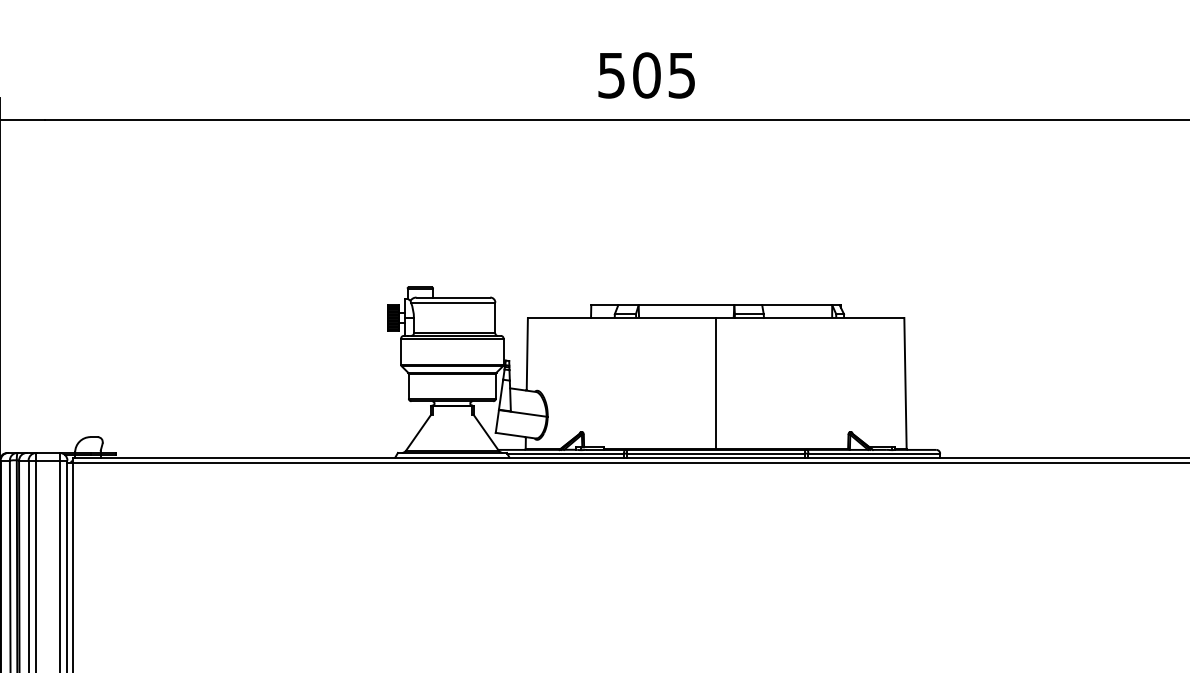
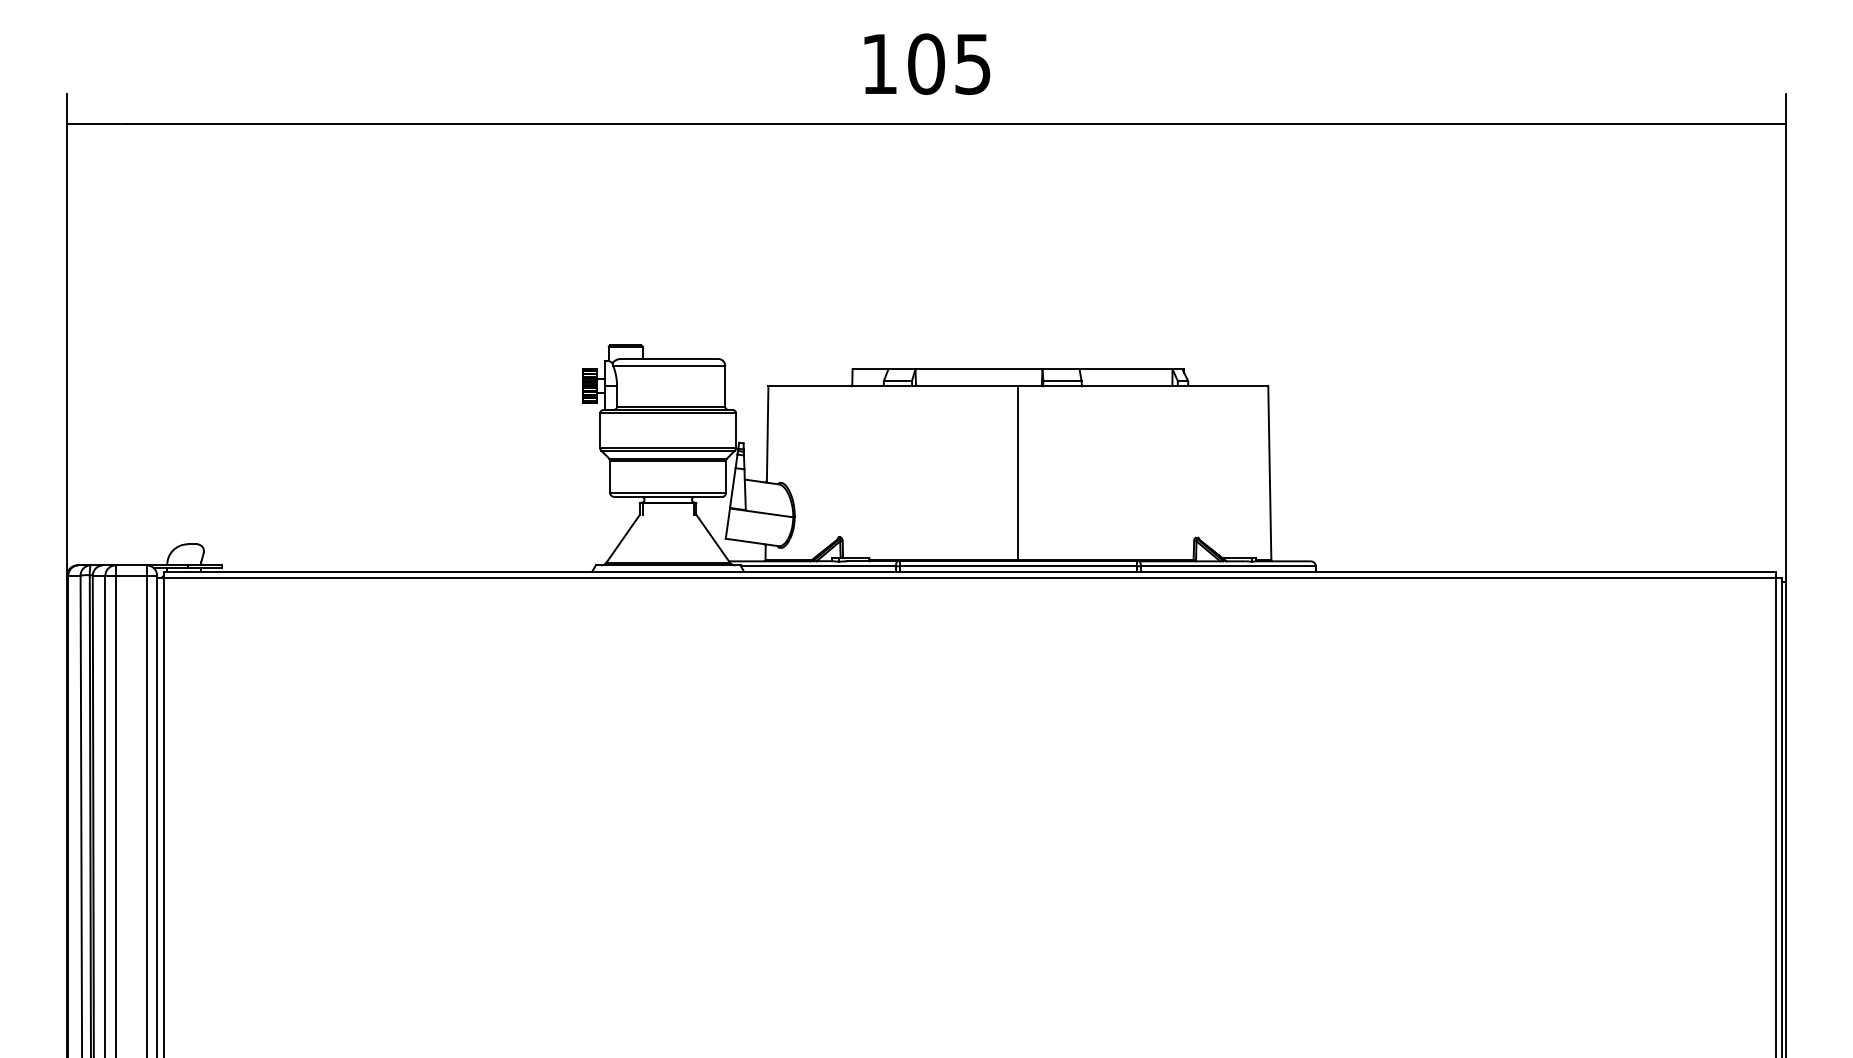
text: (611, 75) -> (879, 64), 505 -> 105

